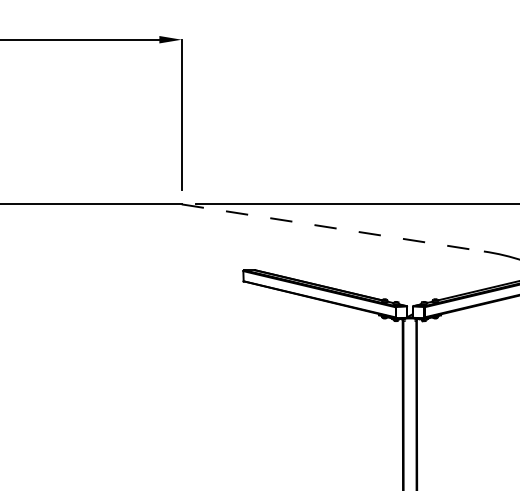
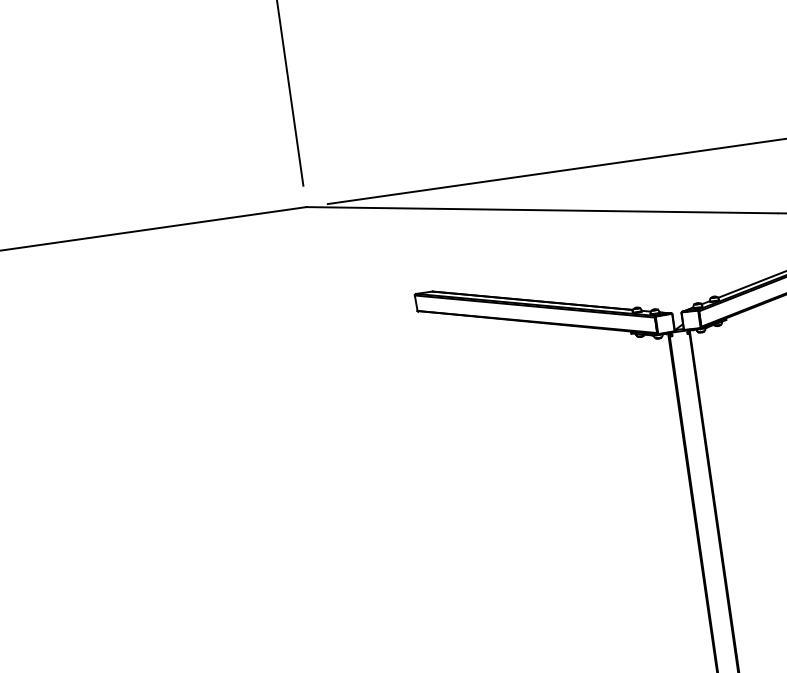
line: (332, 227) -> (541, 209), dashed -> solid

